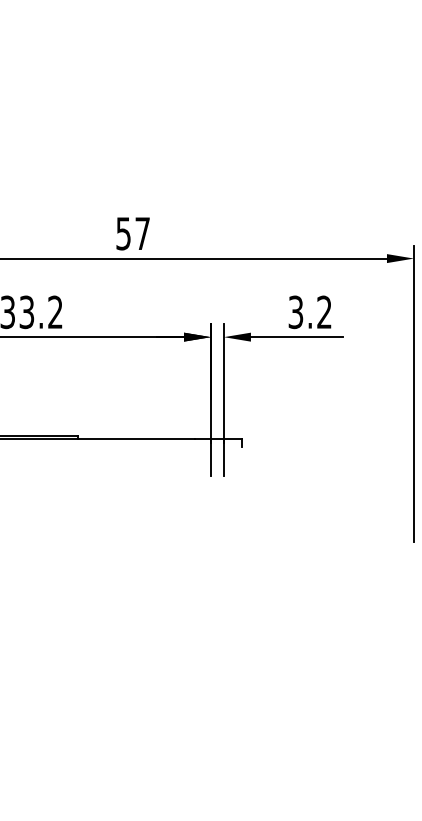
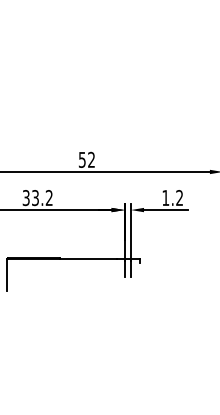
text: (142, 232) -> (91, 159), 57 -> 52
text: (295, 313) -> (165, 198), 3.2 -> 1.2

